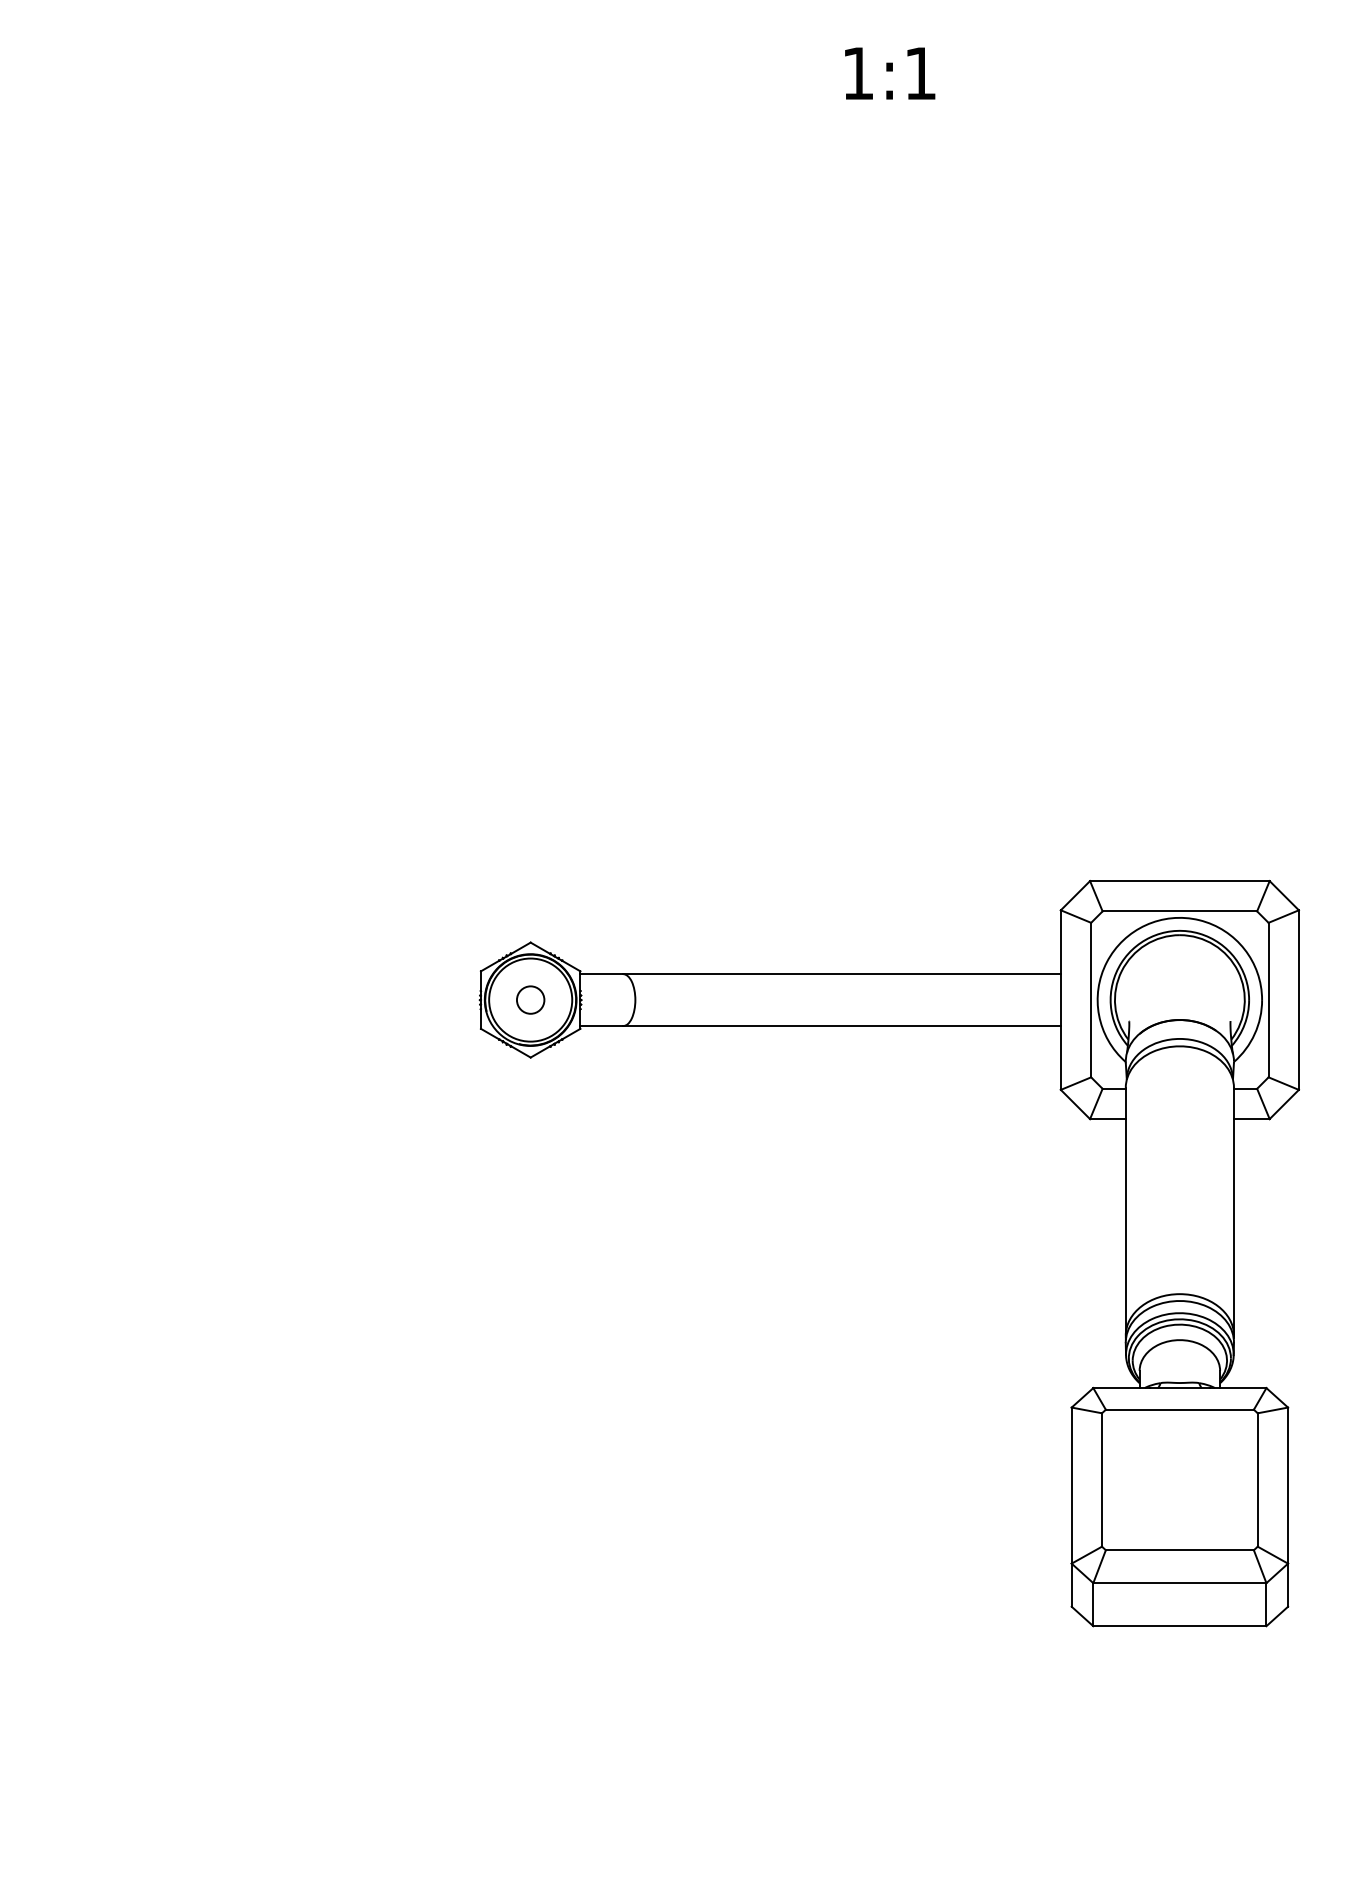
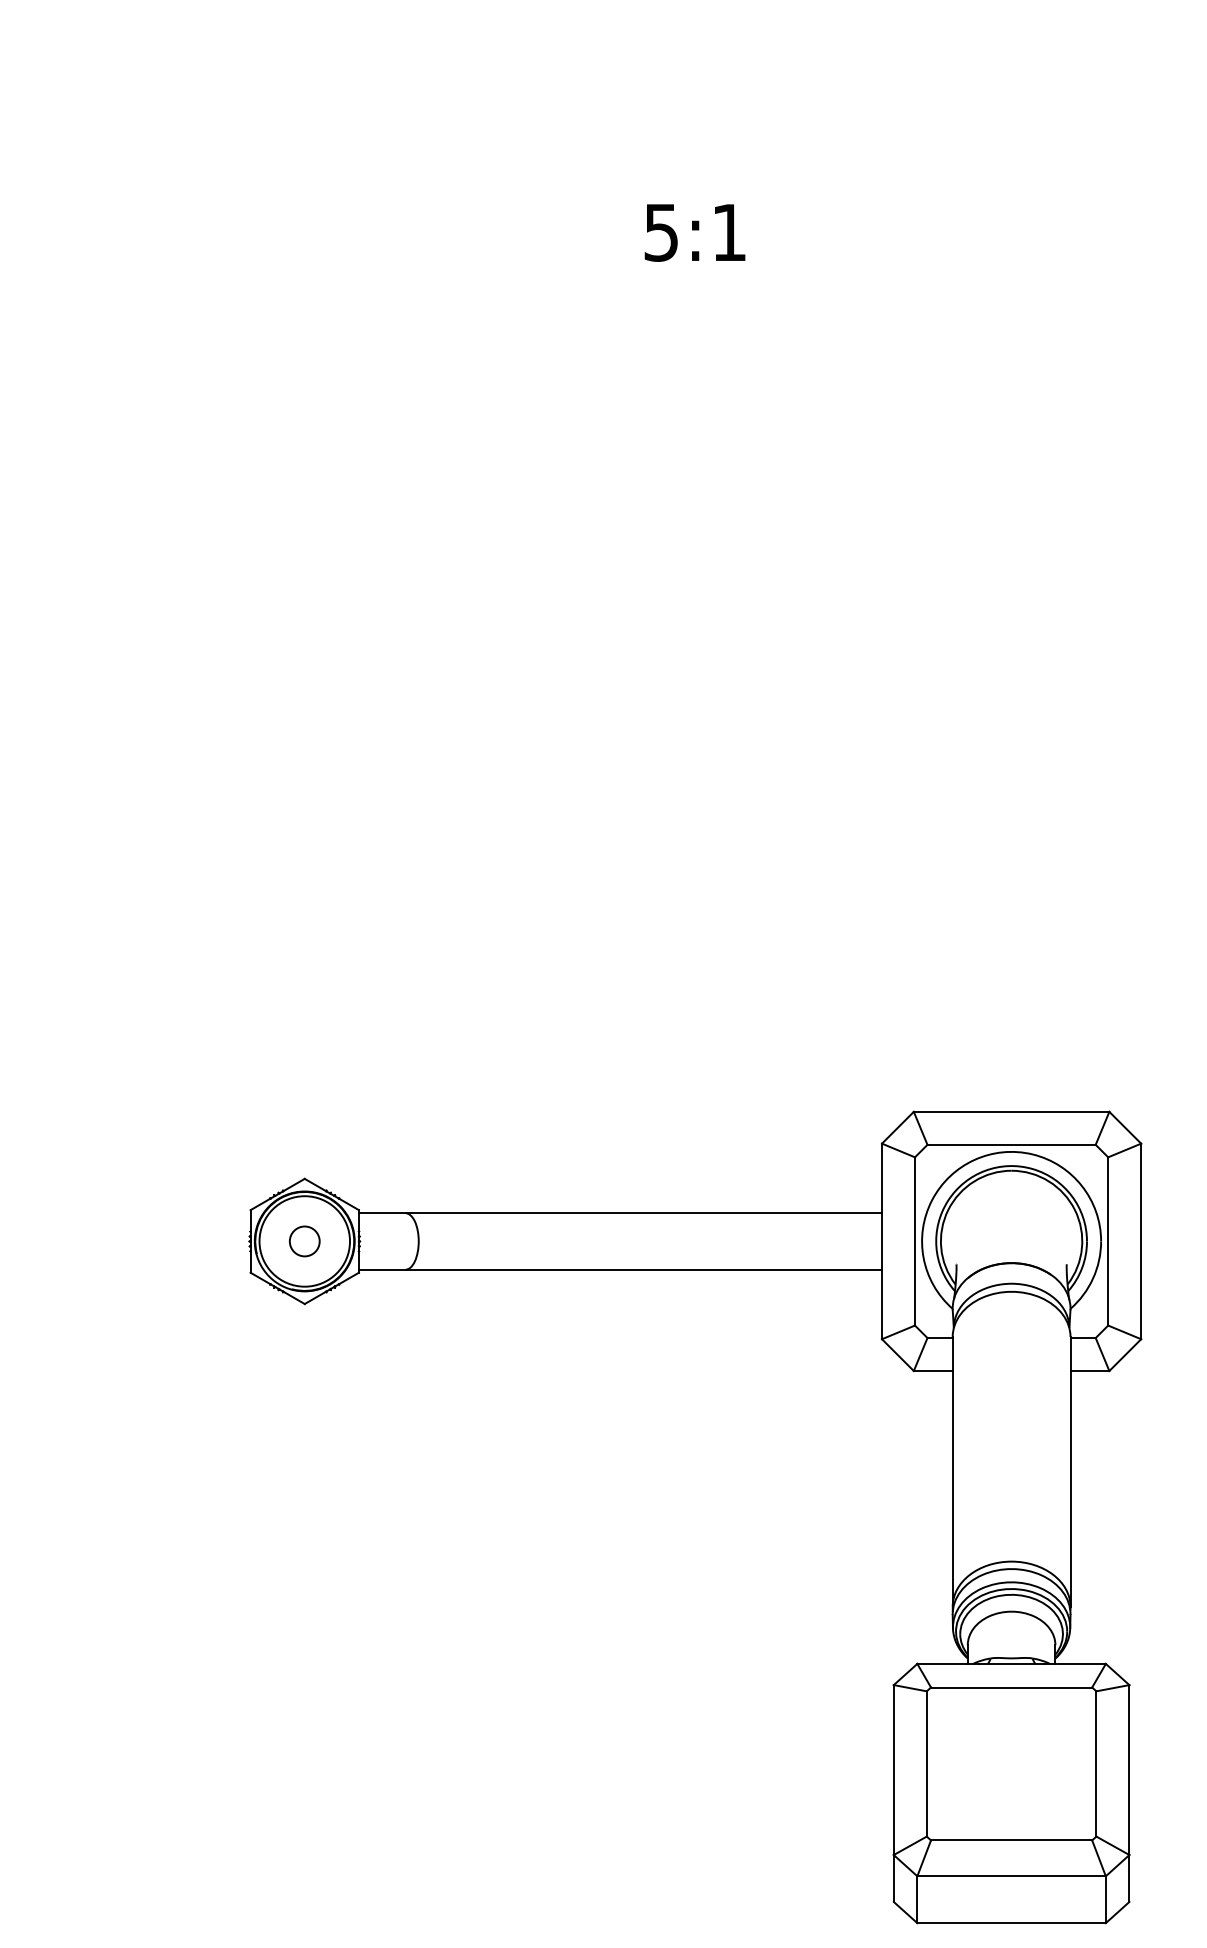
text: (858, 73) -> (661, 232), 1:1 -> 5:1

